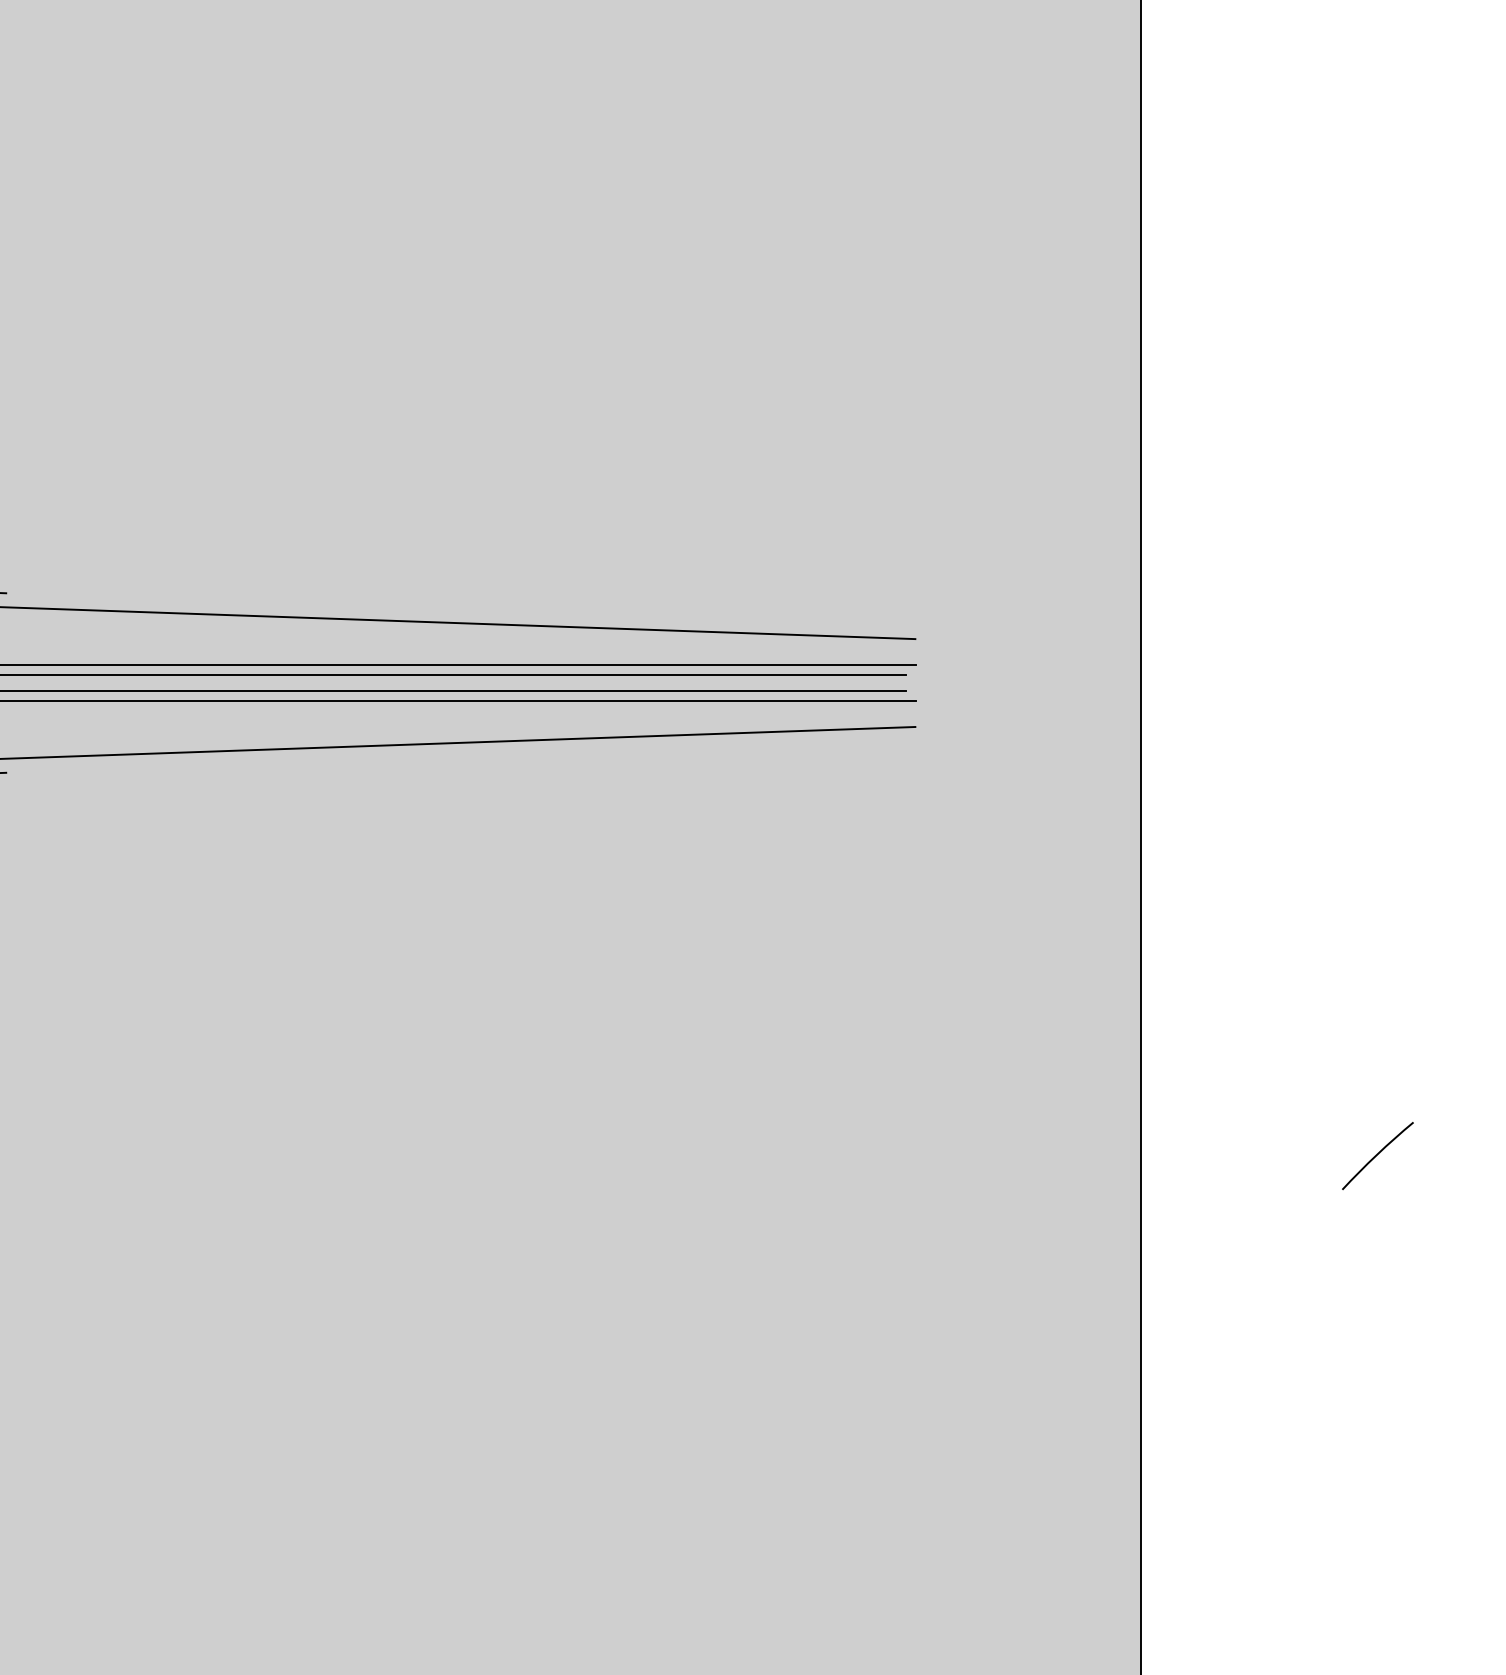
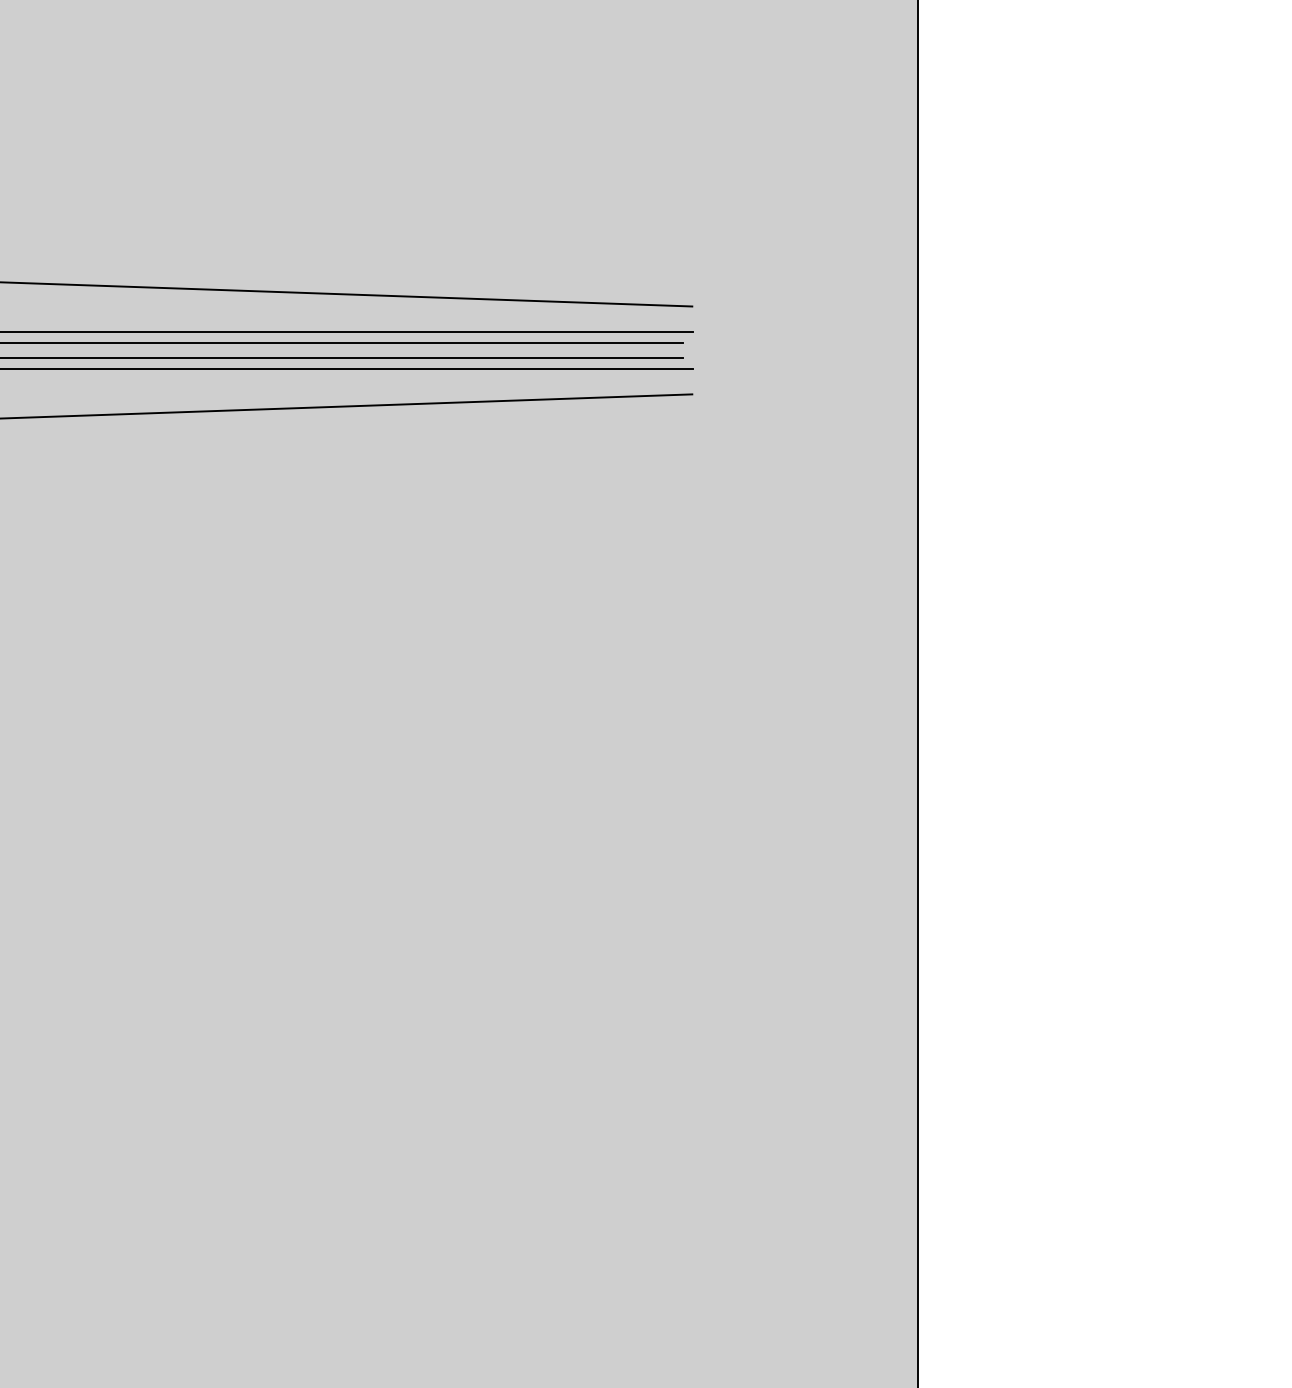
arc: (1377, 1155) -> (1154, 822), removed

